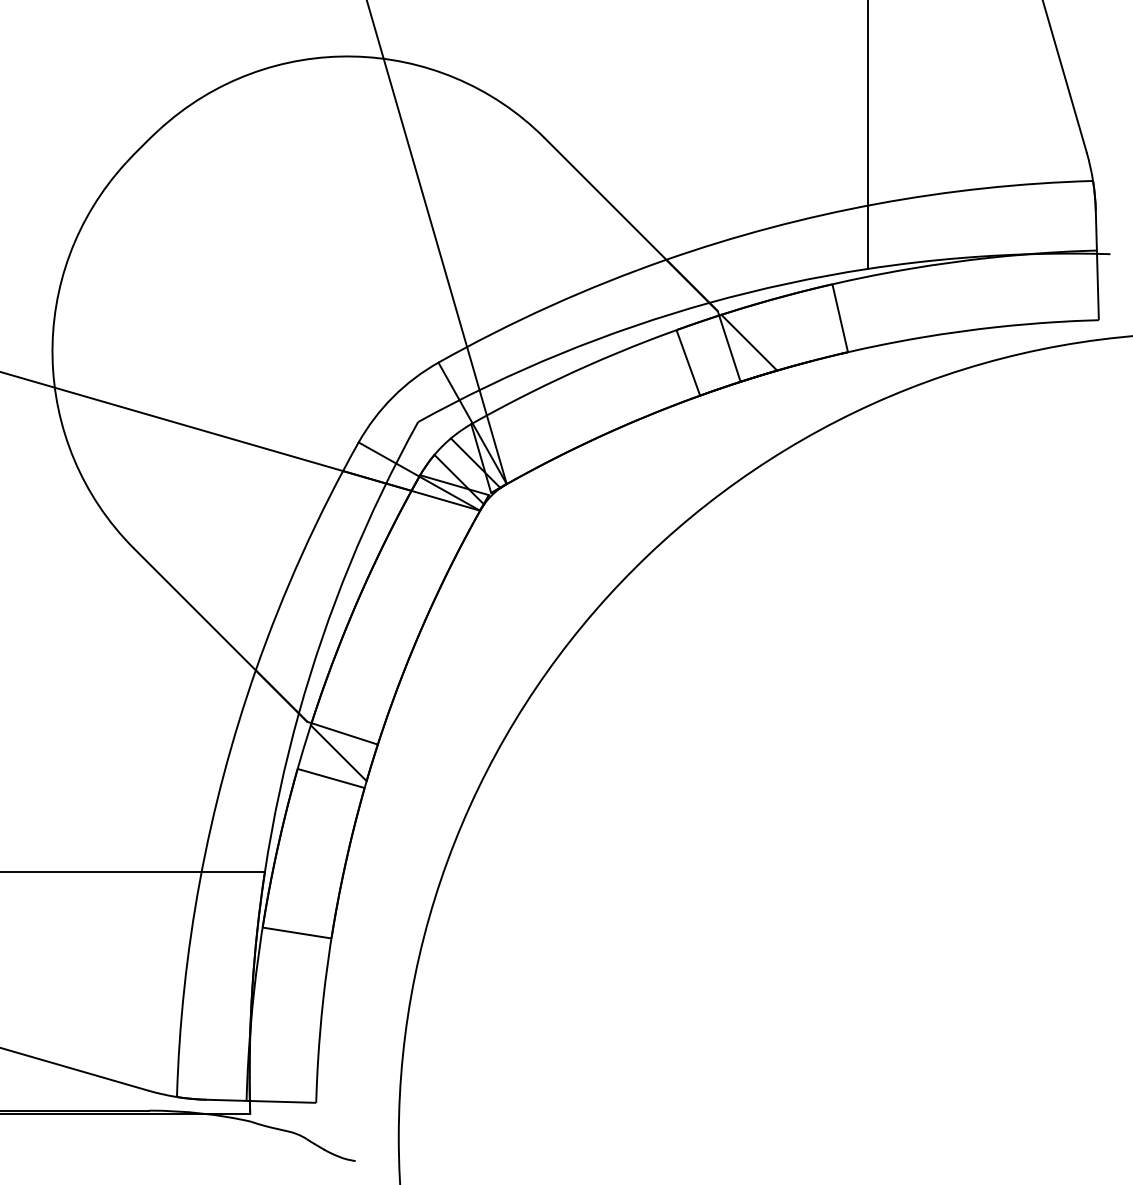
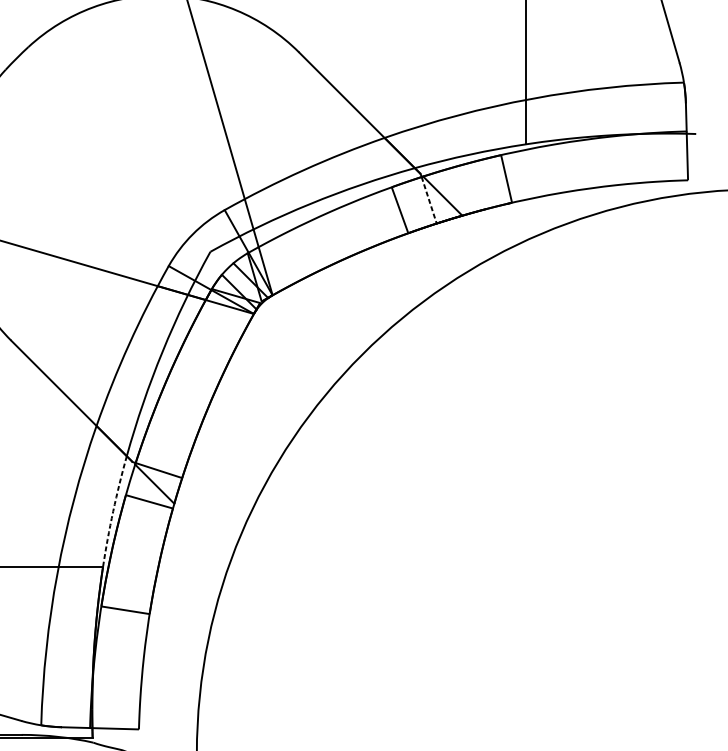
line: (729, 348) -> (428, 200), solid -> dashed
arc: (279, 792) -> (113, 511), solid -> dashed

